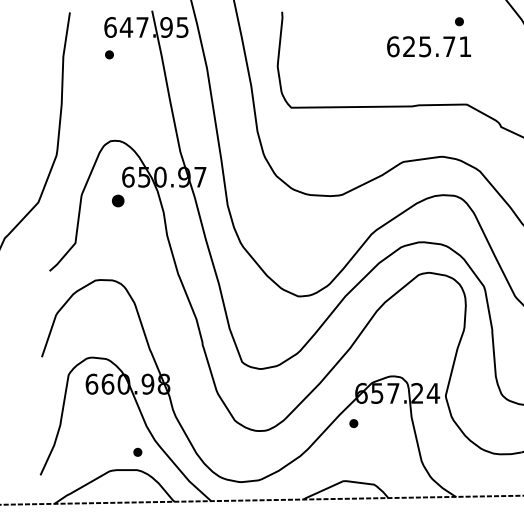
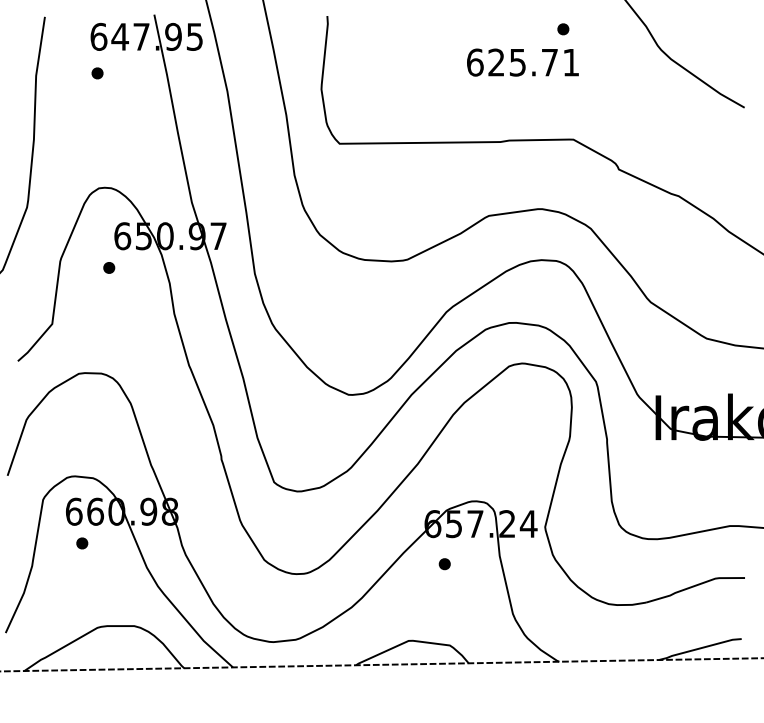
part: (118, 200) -> (109, 267), size x0.71
part: (353, 423) -> (444, 564), moved
part: (137, 452) -> (82, 543), moved

